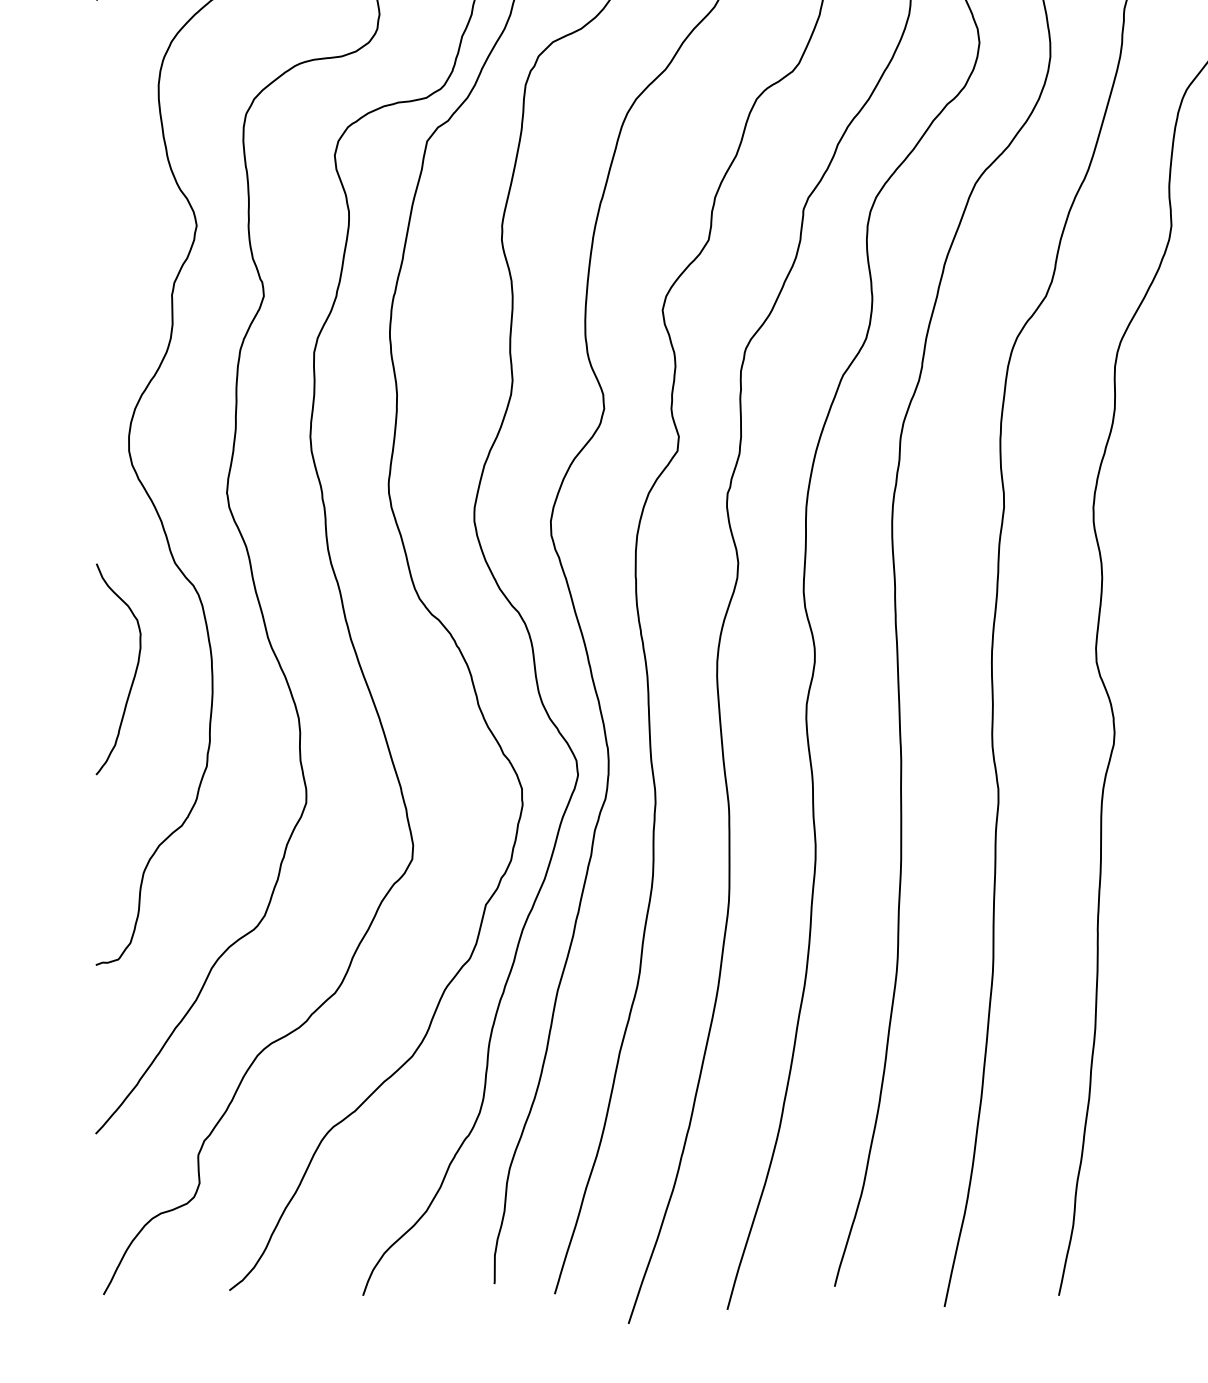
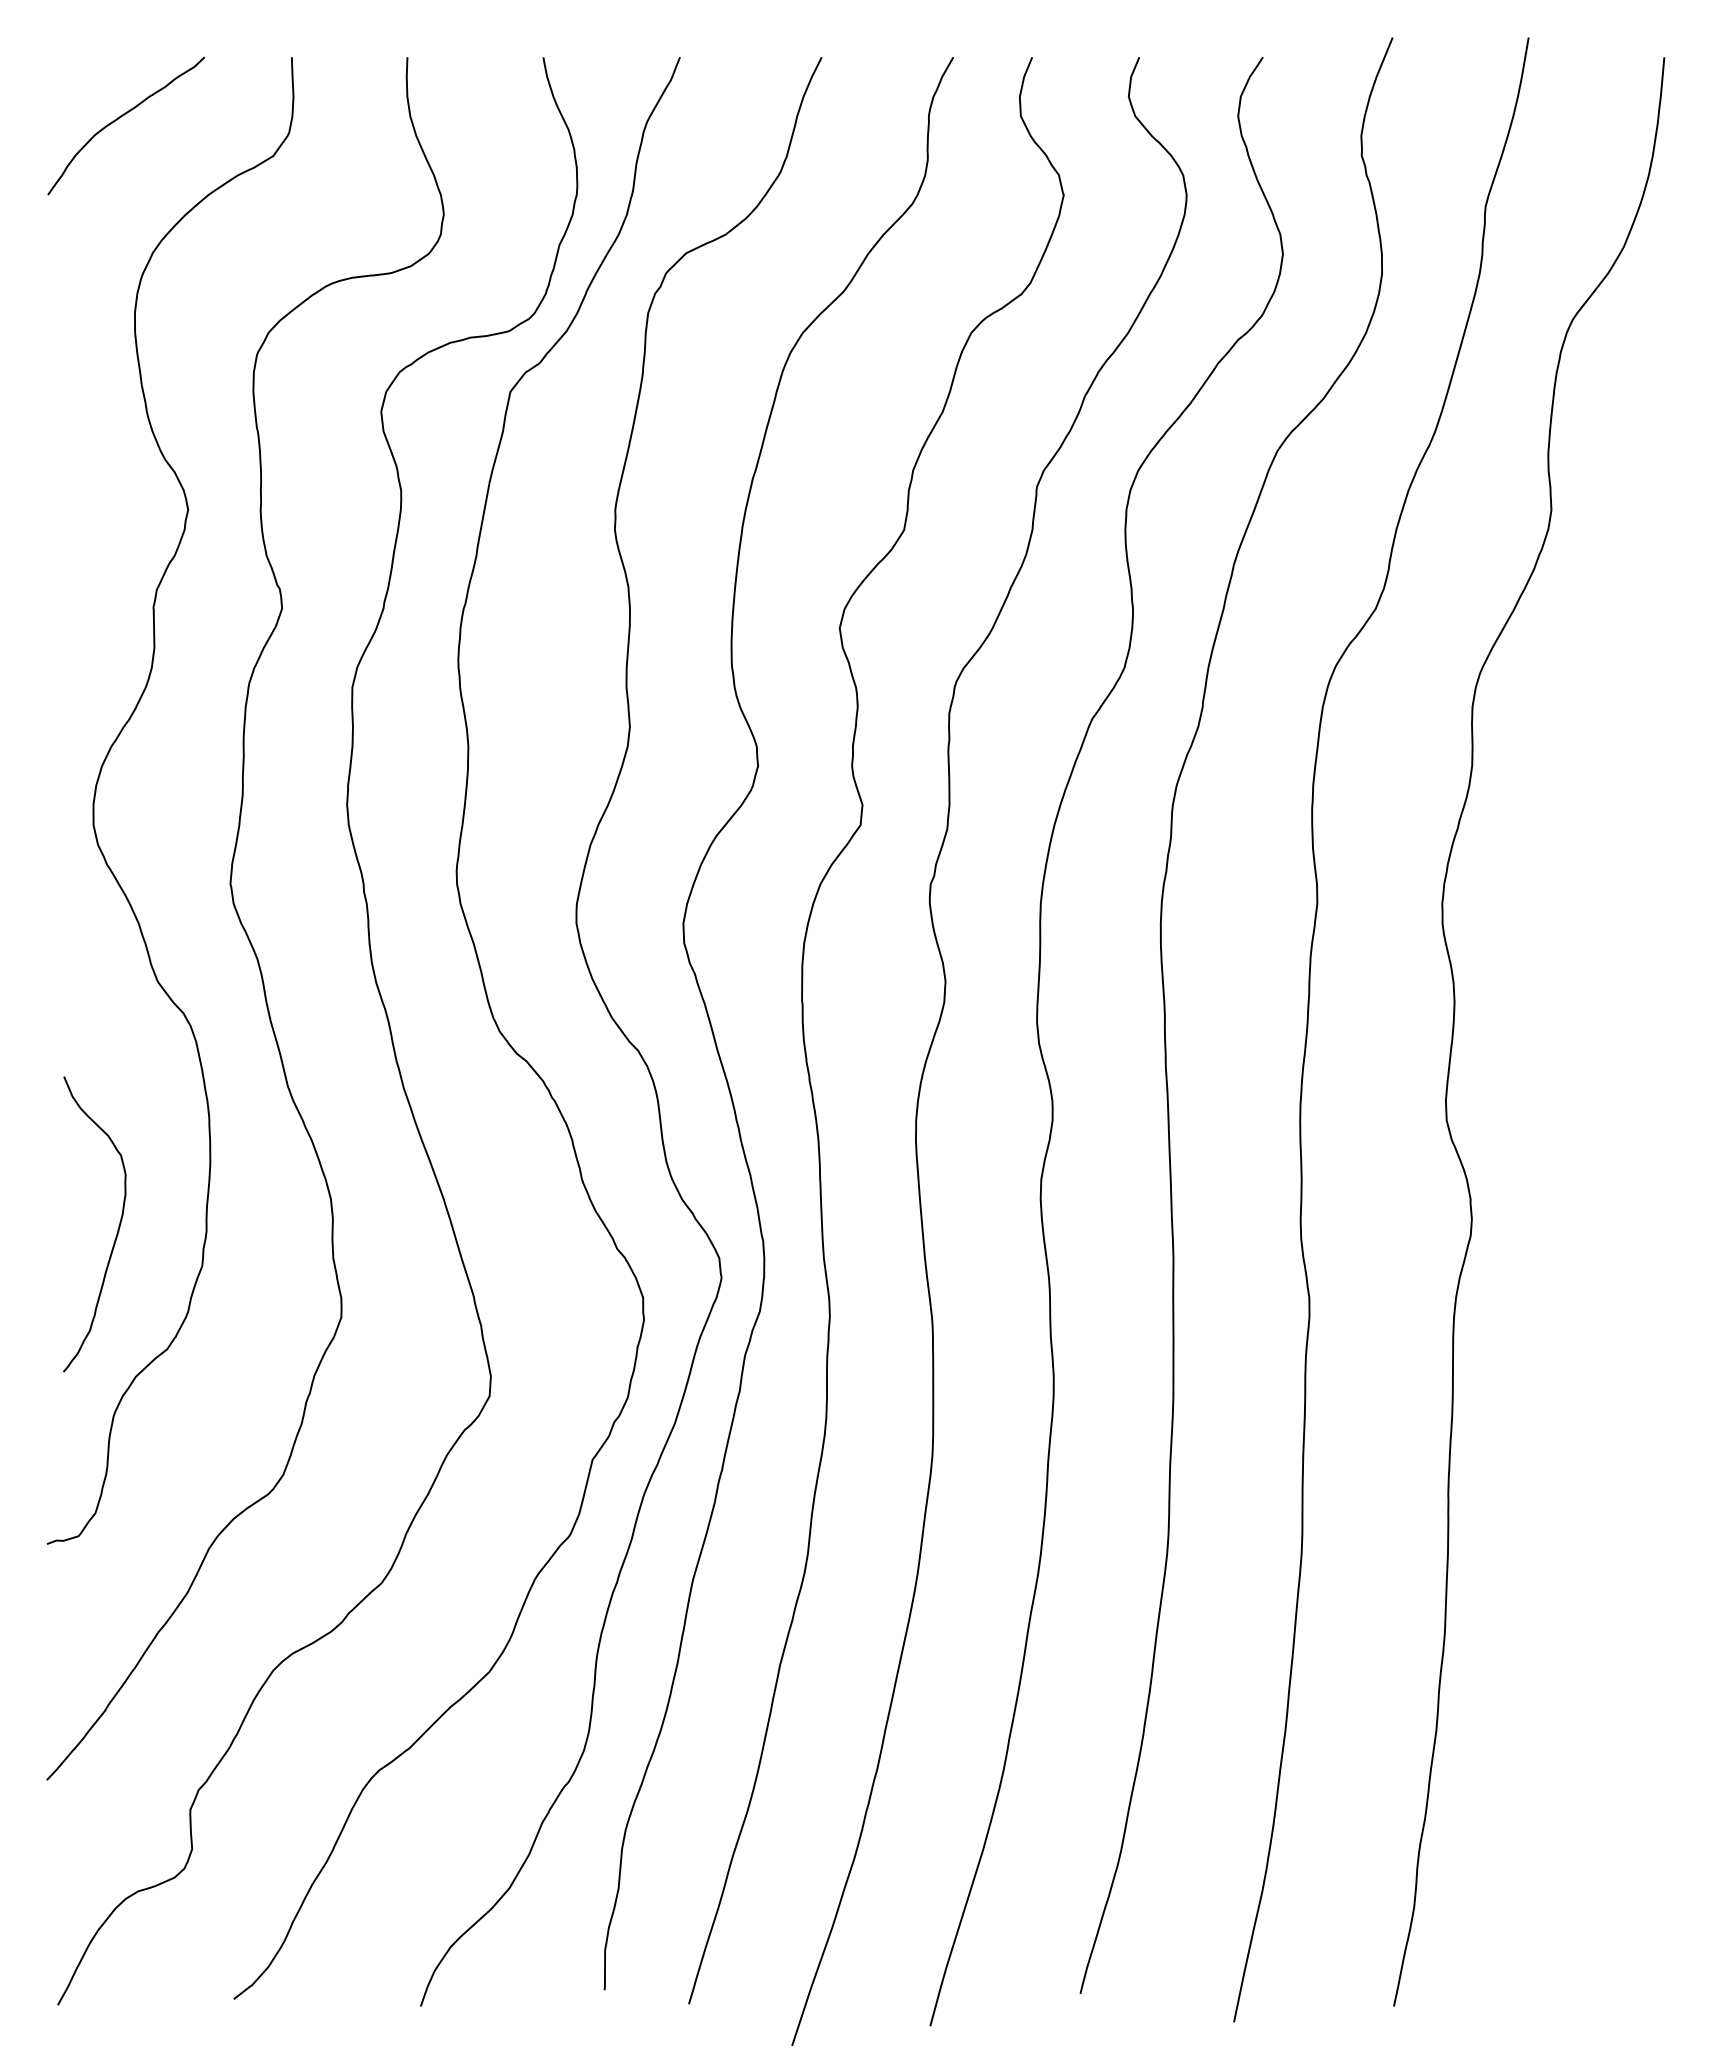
curve: (134, 673) -> (117, 1229), moved

